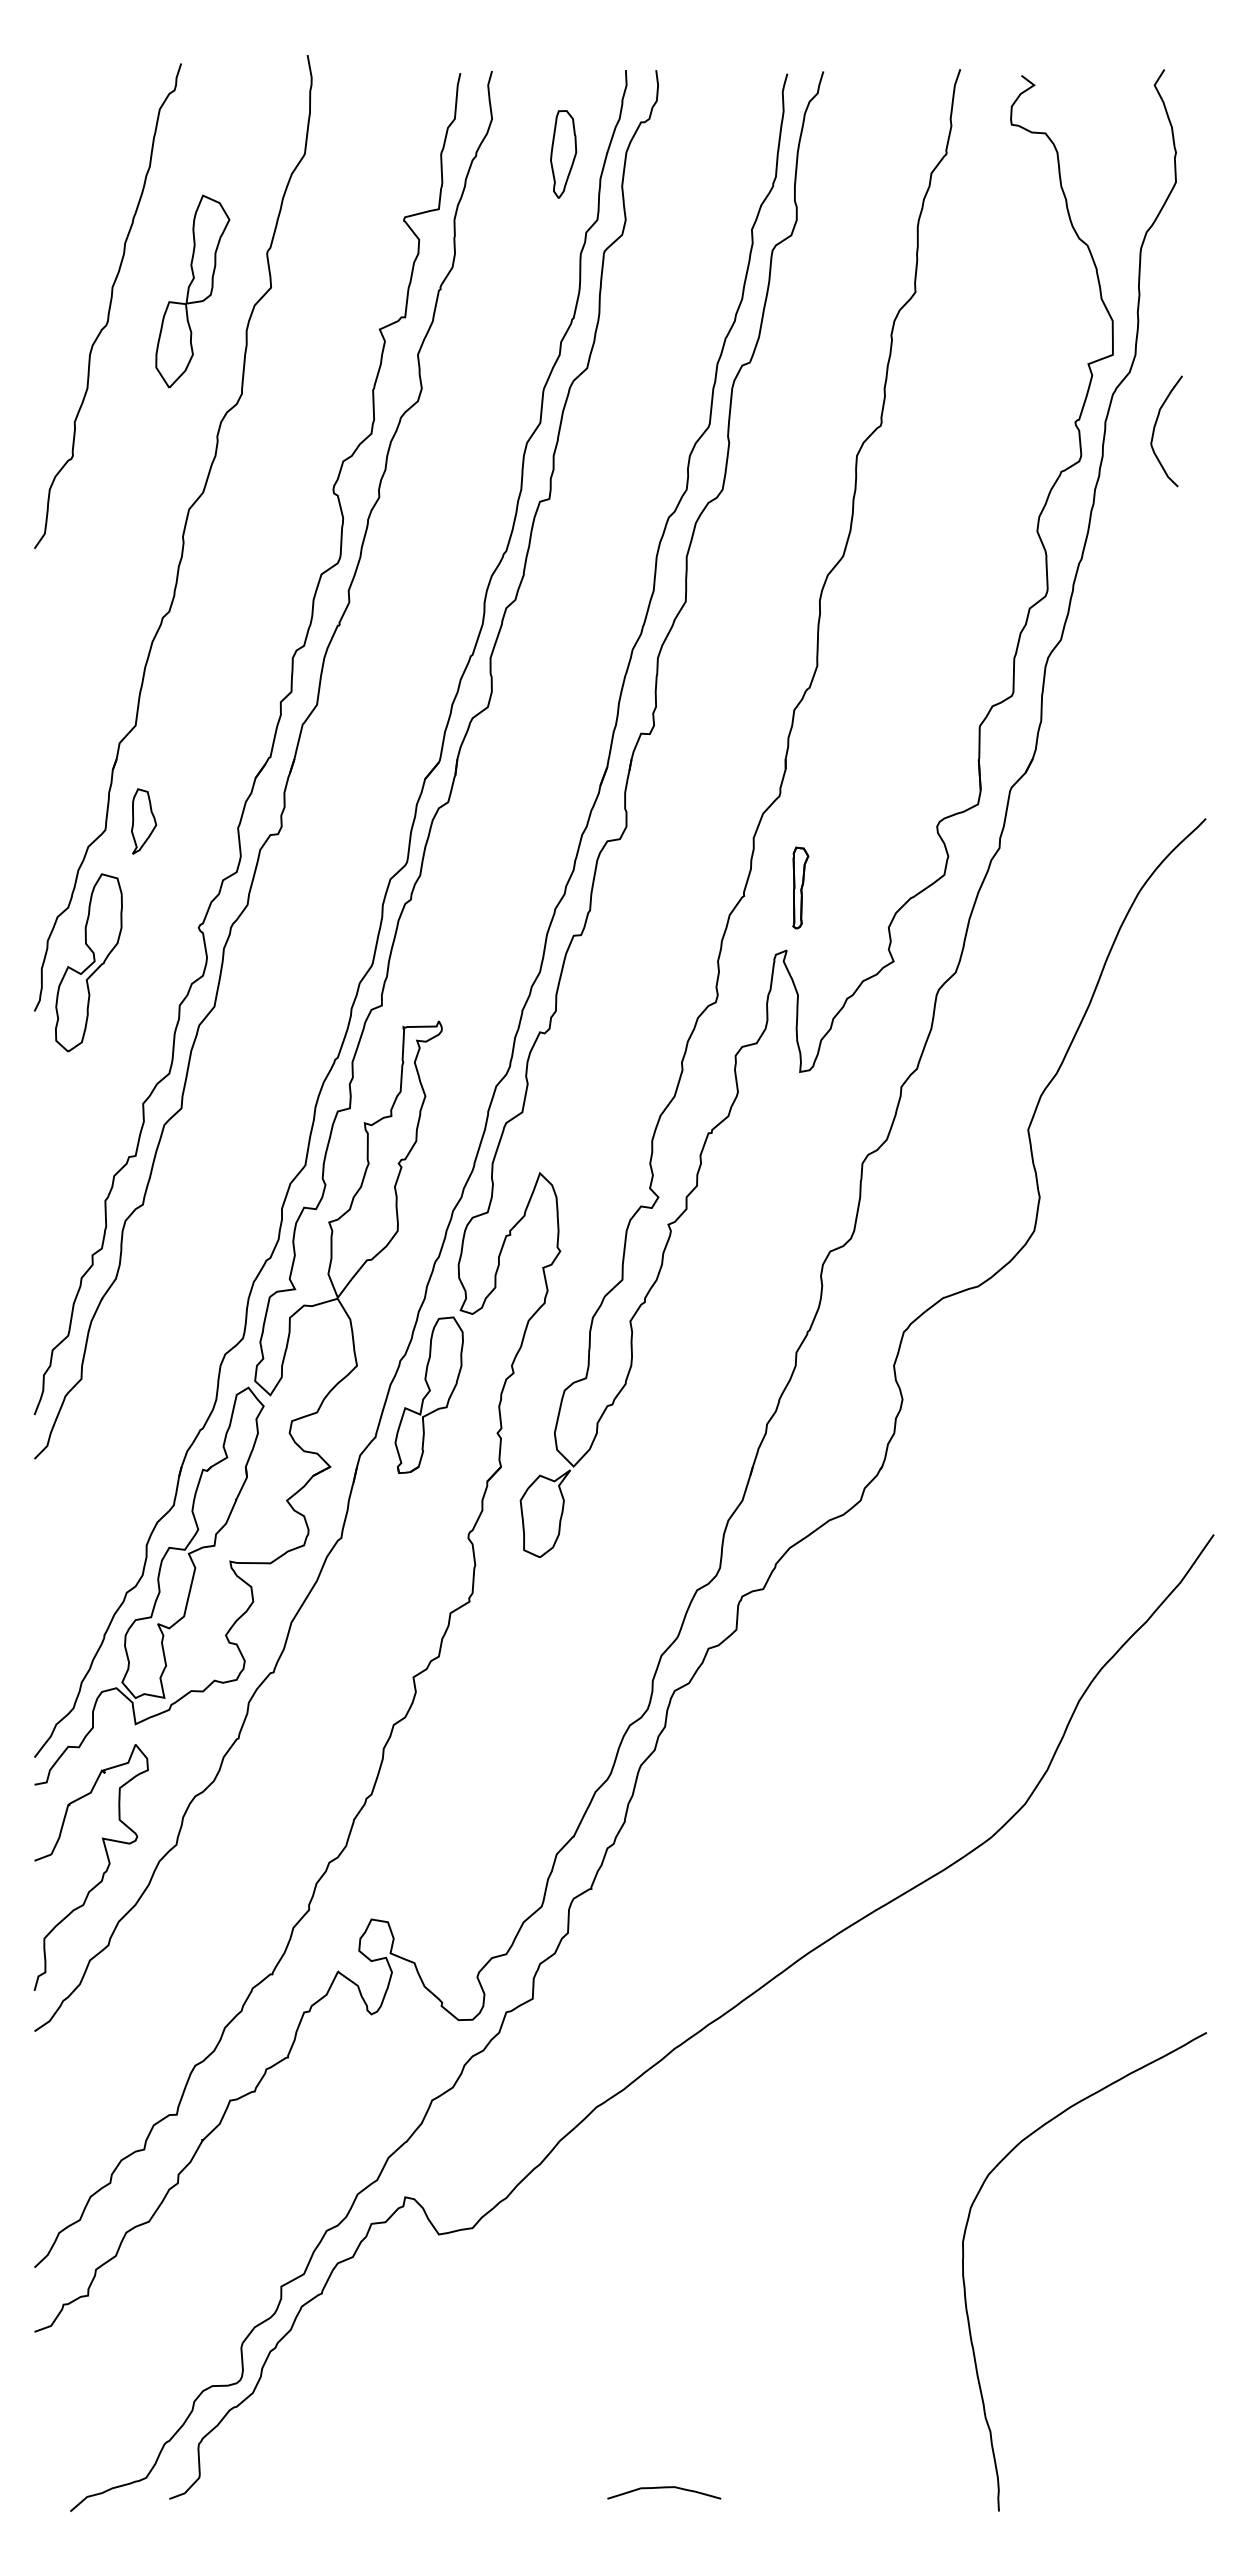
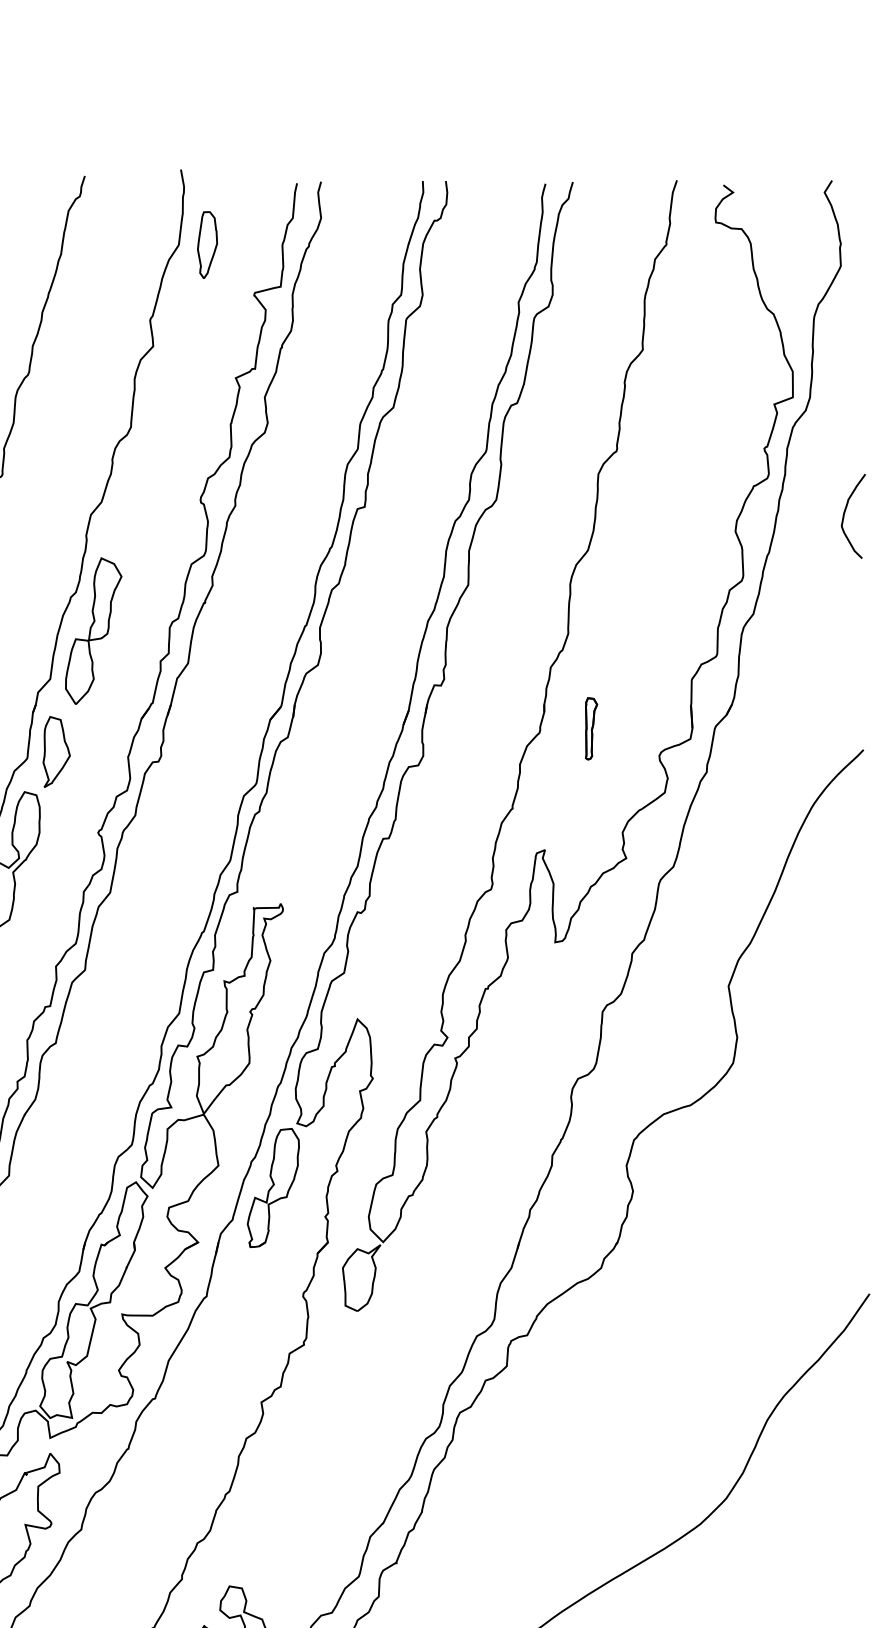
part: (563, 154) -> (207, 245), moved
part: (192, 291) -> (93, 631), moved
curve: (1155, 427) -> (845, 513), moved
part: (143, 821) -> (56, 751), size x1.43
part: (800, 887) -> (591, 728), moved

